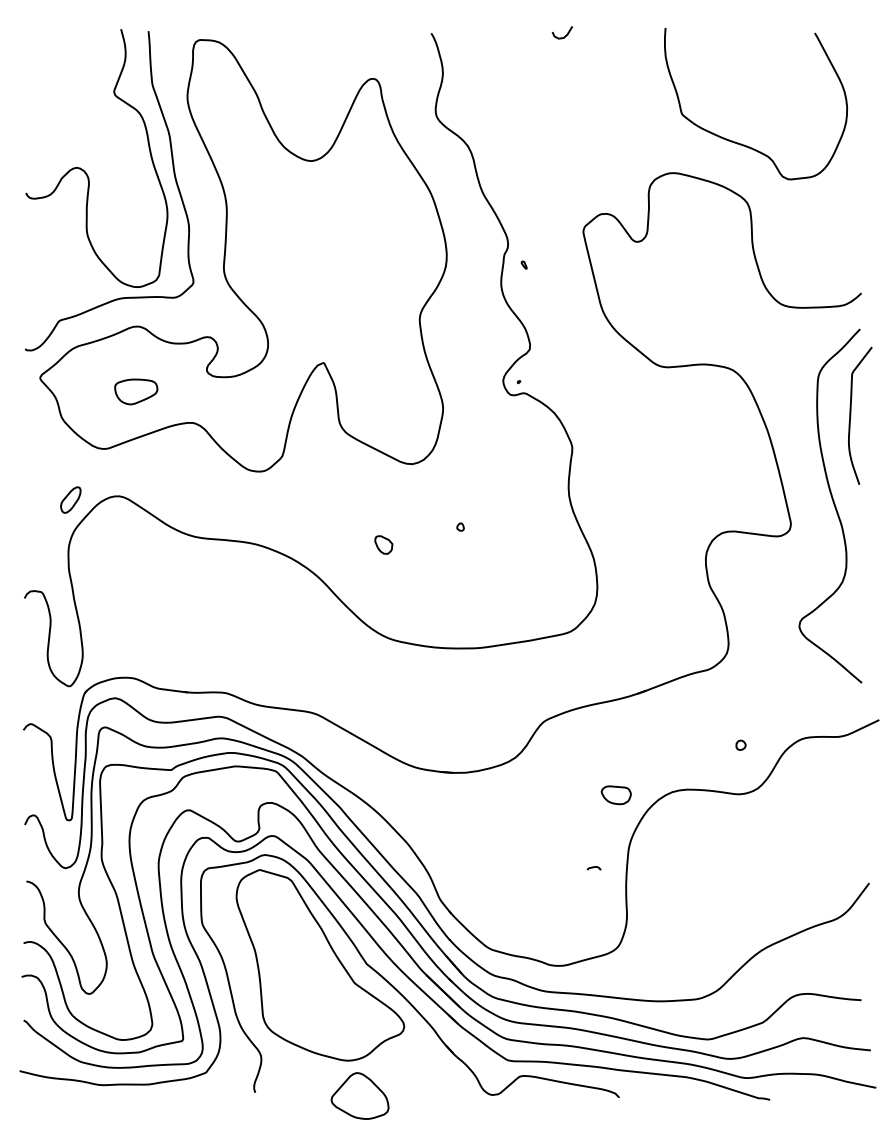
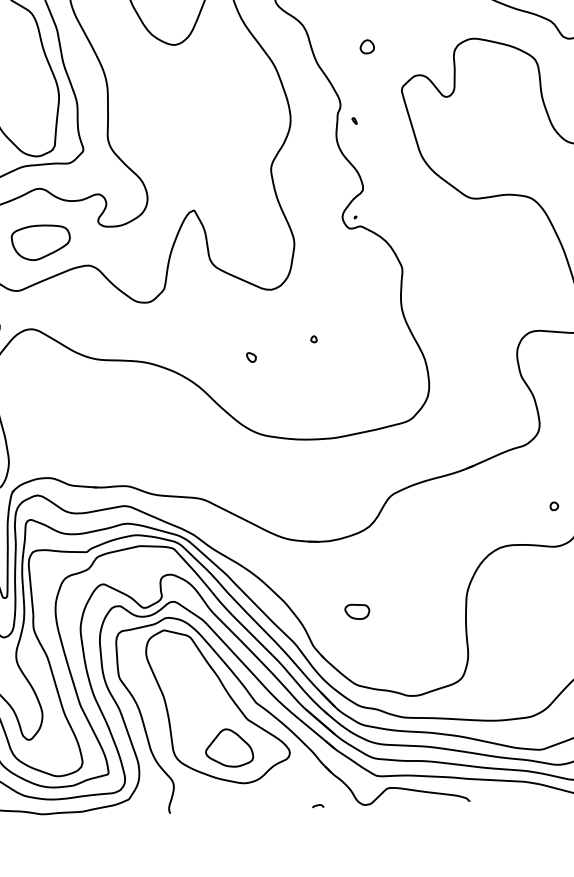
part: (544, 175) -> (367, 46), added
part: (136, 391) -> (41, 242), size x1.67
part: (383, 544) -> (251, 357), size x0.62
part: (615, 795) -> (356, 612), moved
curve: (593, 868) -> (317, 806), moved
part: (359, 1095) -> (228, 747), moved

